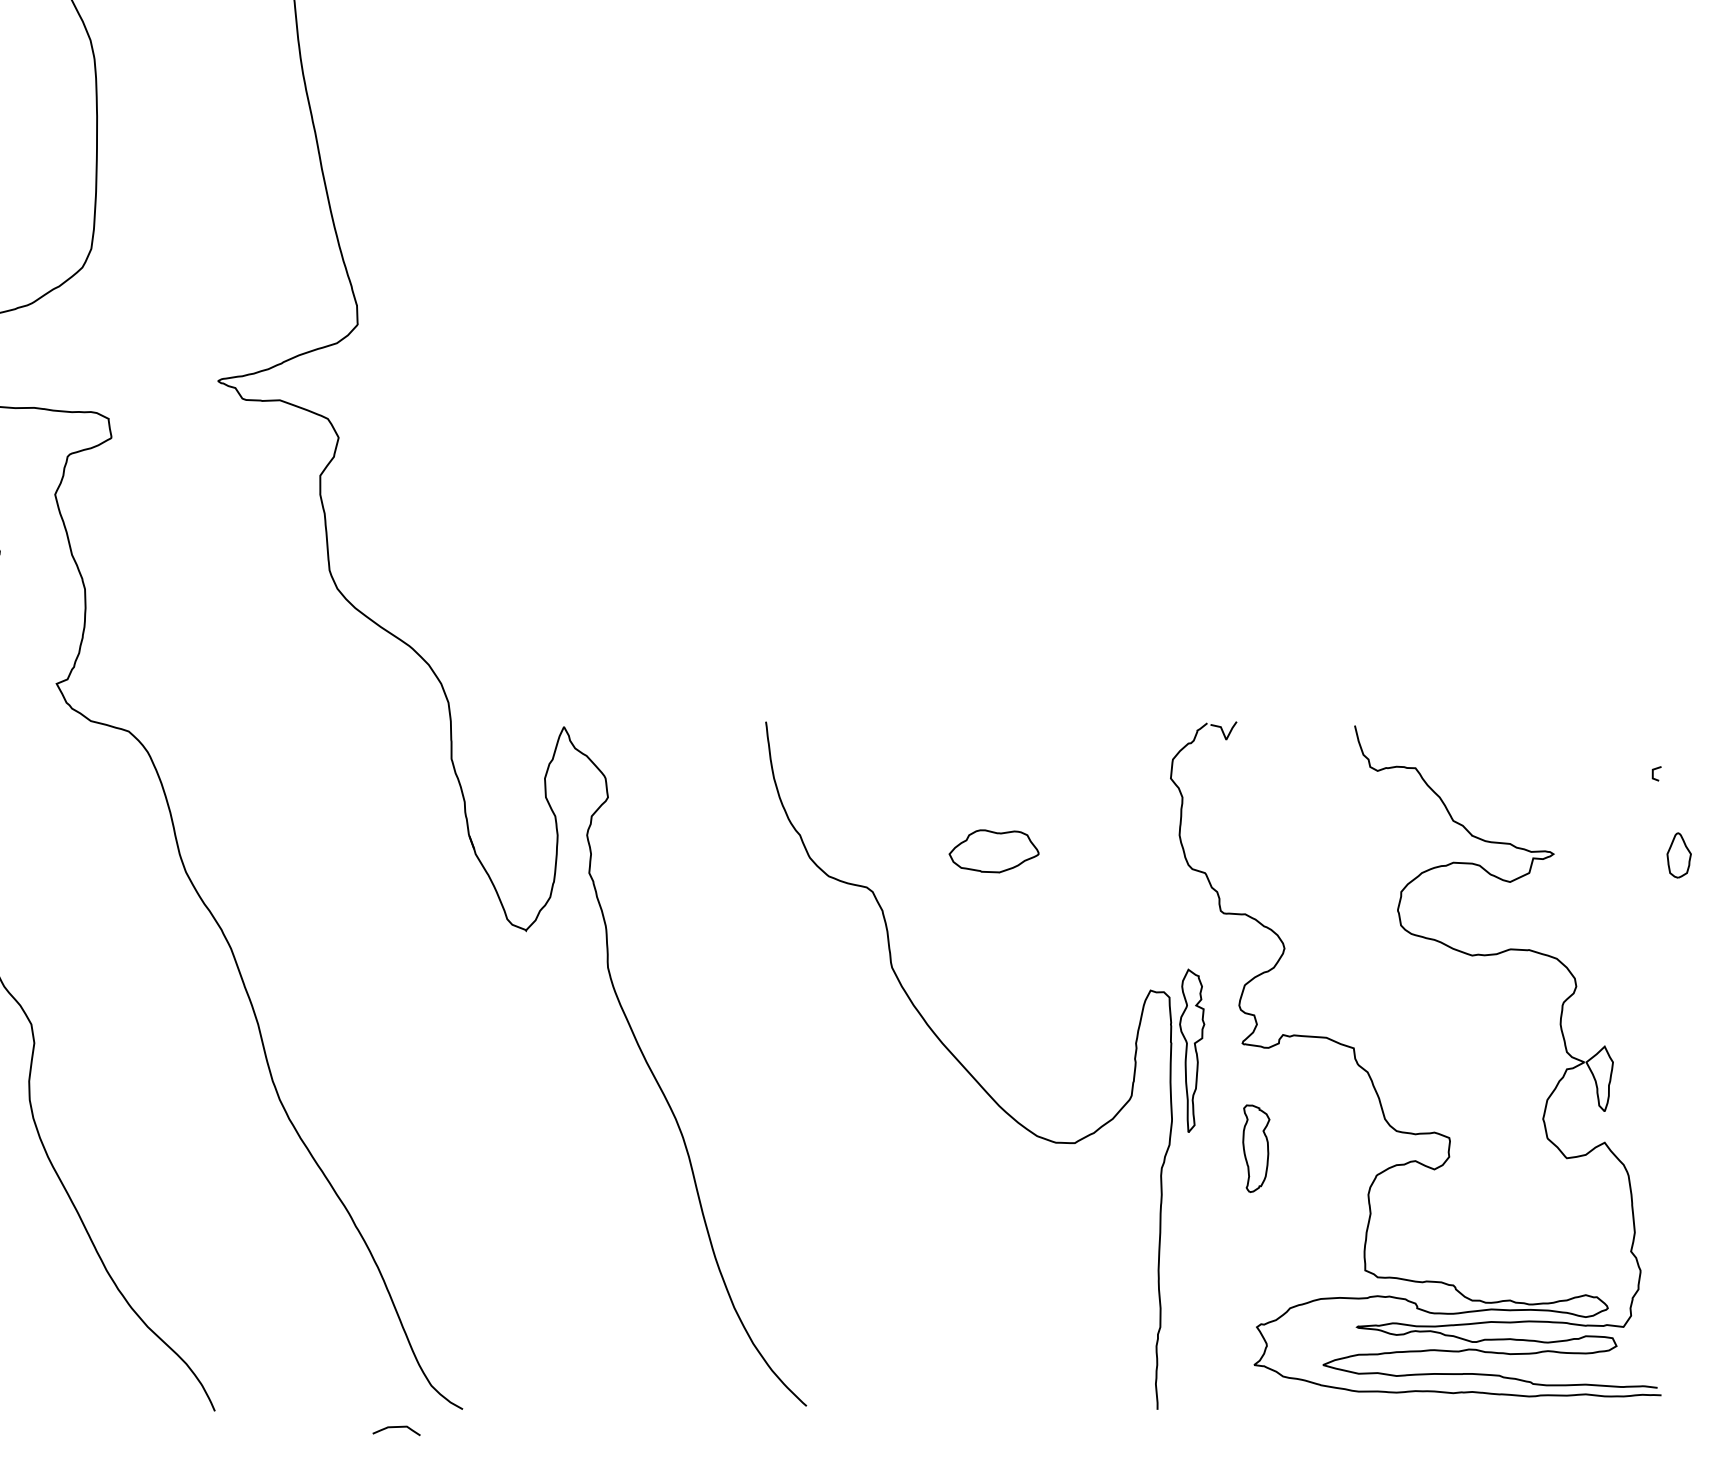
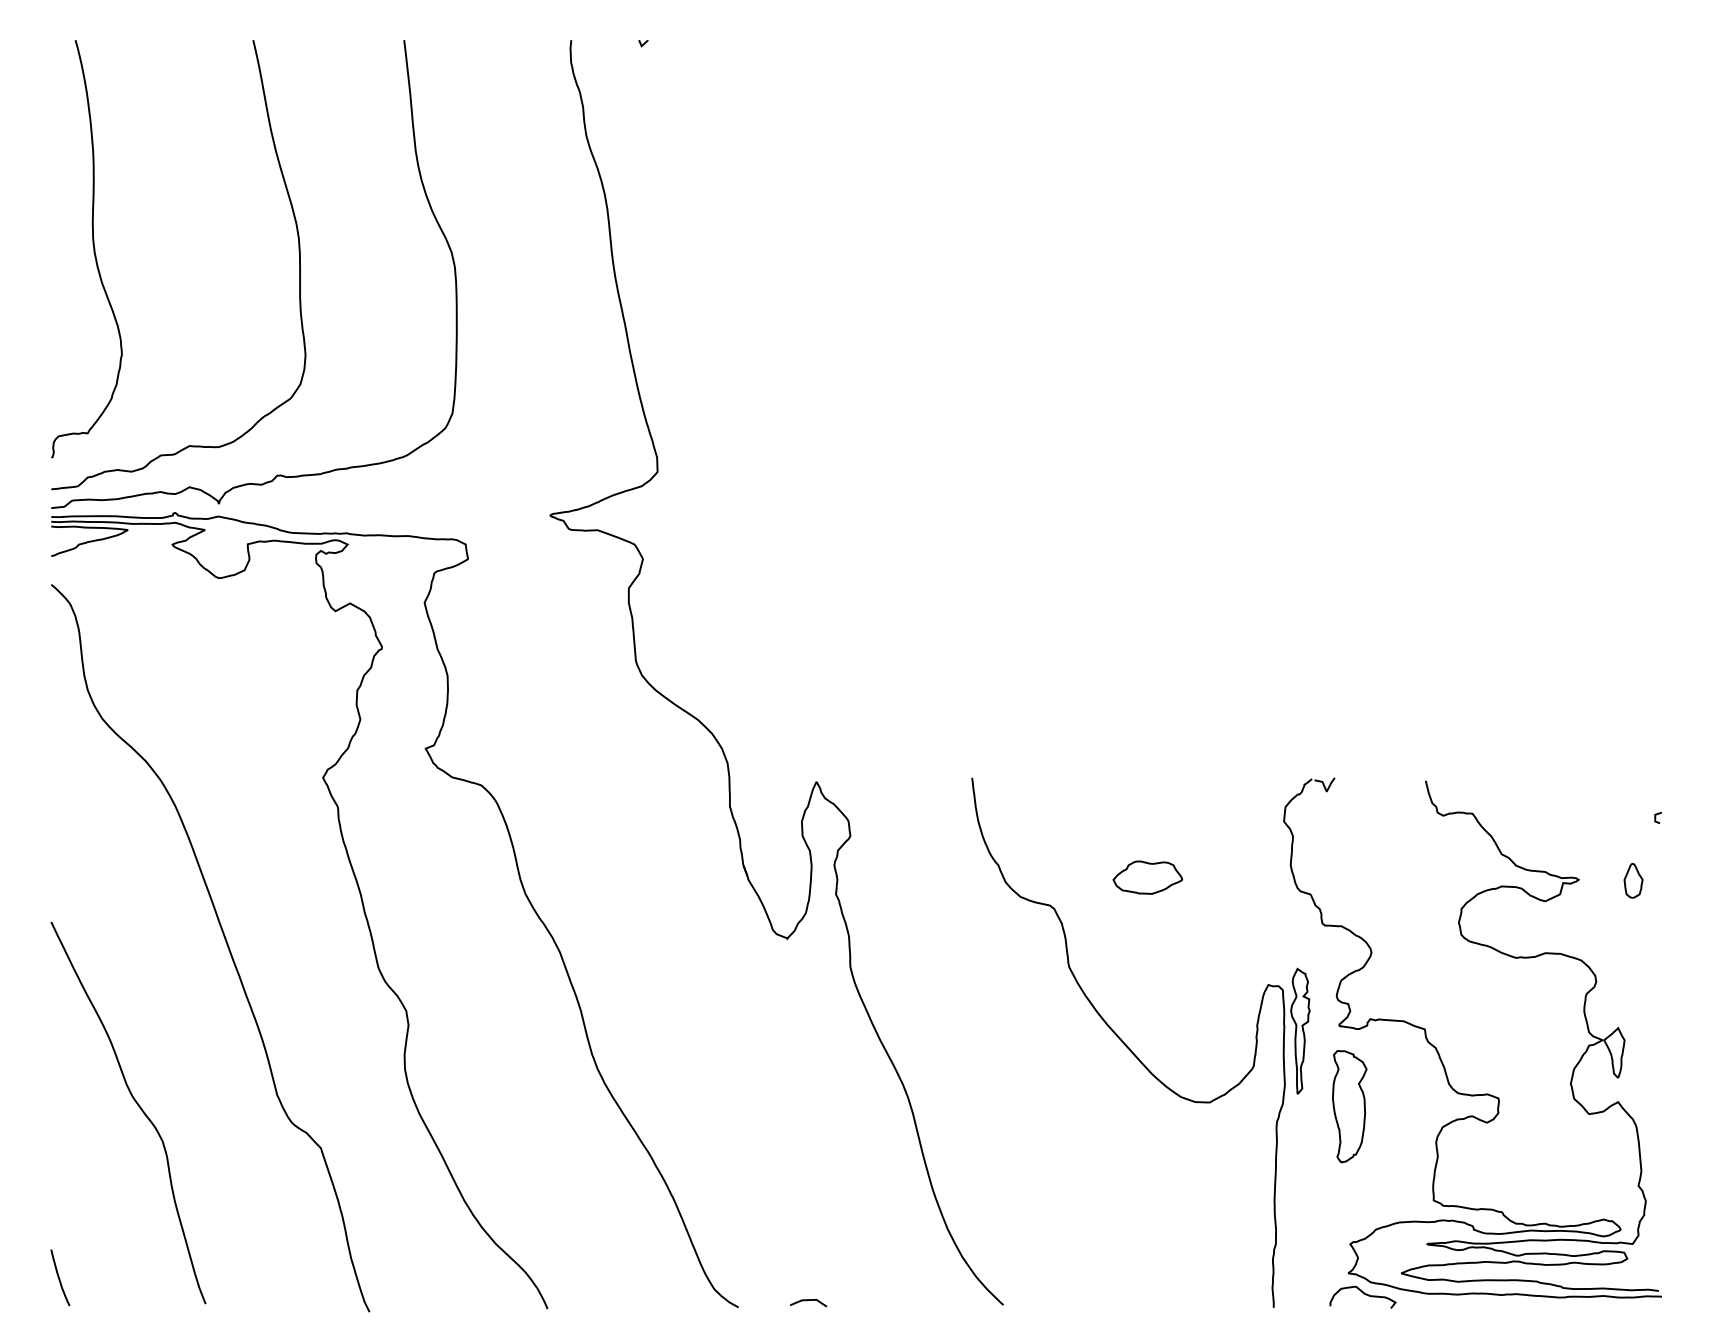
part: (1679, 855) -> (1633, 880), moved
part: (1255, 1148) -> (1349, 1106), size x1.67
curve: (1274, 1392) -> (1363, 1294), added
curve: (396, 1427) -> (808, 1300), moved

